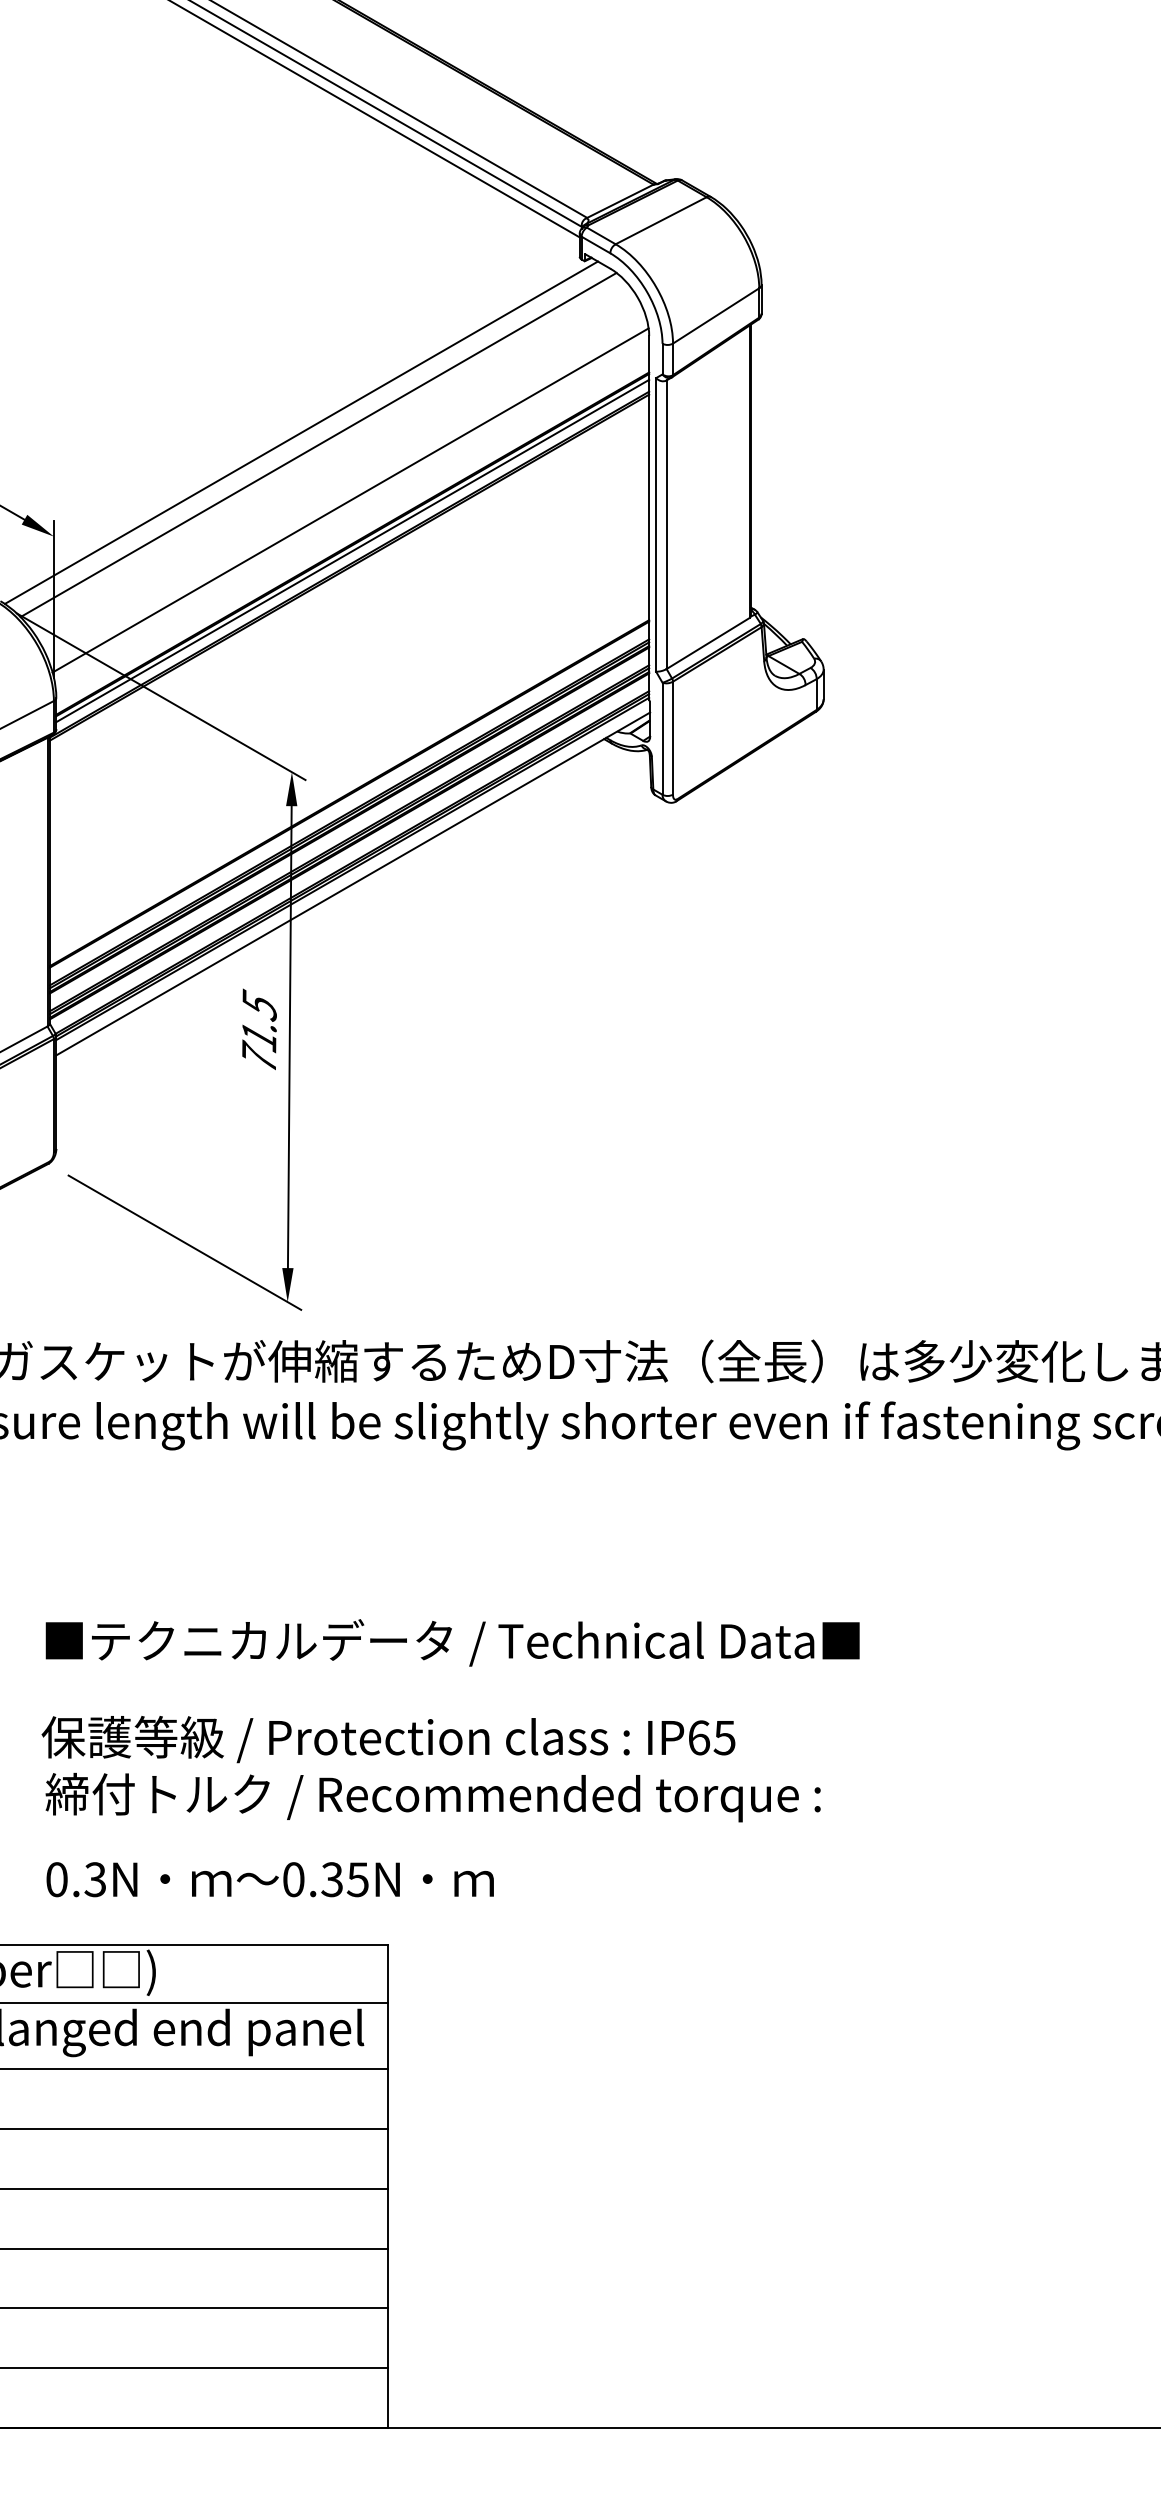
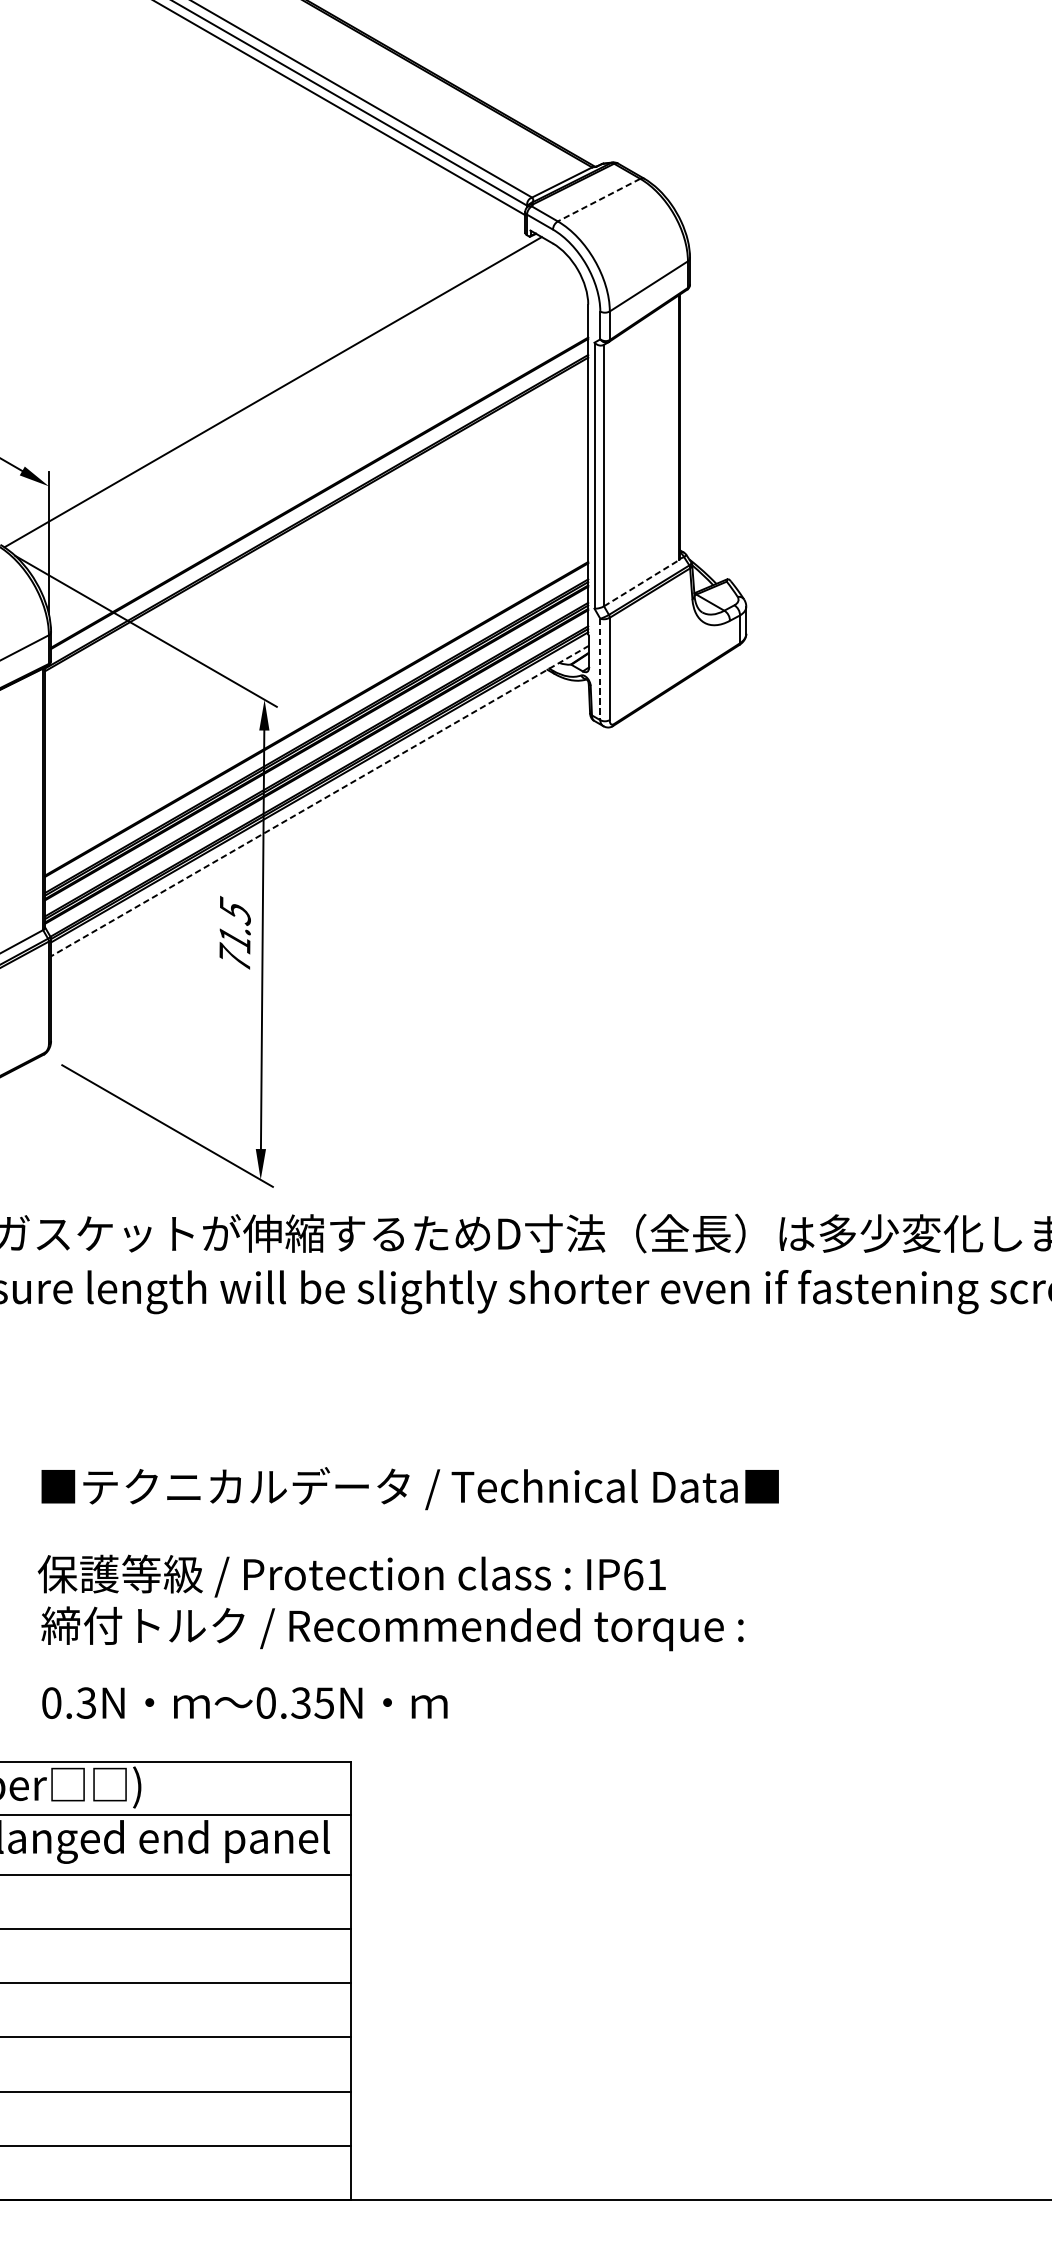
line: (660, 220) -> (598, 199), solid -> dashed
line: (318, 444) -> (288, 402), removed
line: (350, 500) -> (317, 453), removed
line: (352, 550) -> (319, 498), removed
line: (708, 643) -> (641, 583), solid -> dashed
line: (662, 739) -> (600, 670), solid -> dashed
line: (353, 883) -> (320, 800), solid -> dashed
text: (724, 1738) -> (656, 1575), IP65 -> IP61

